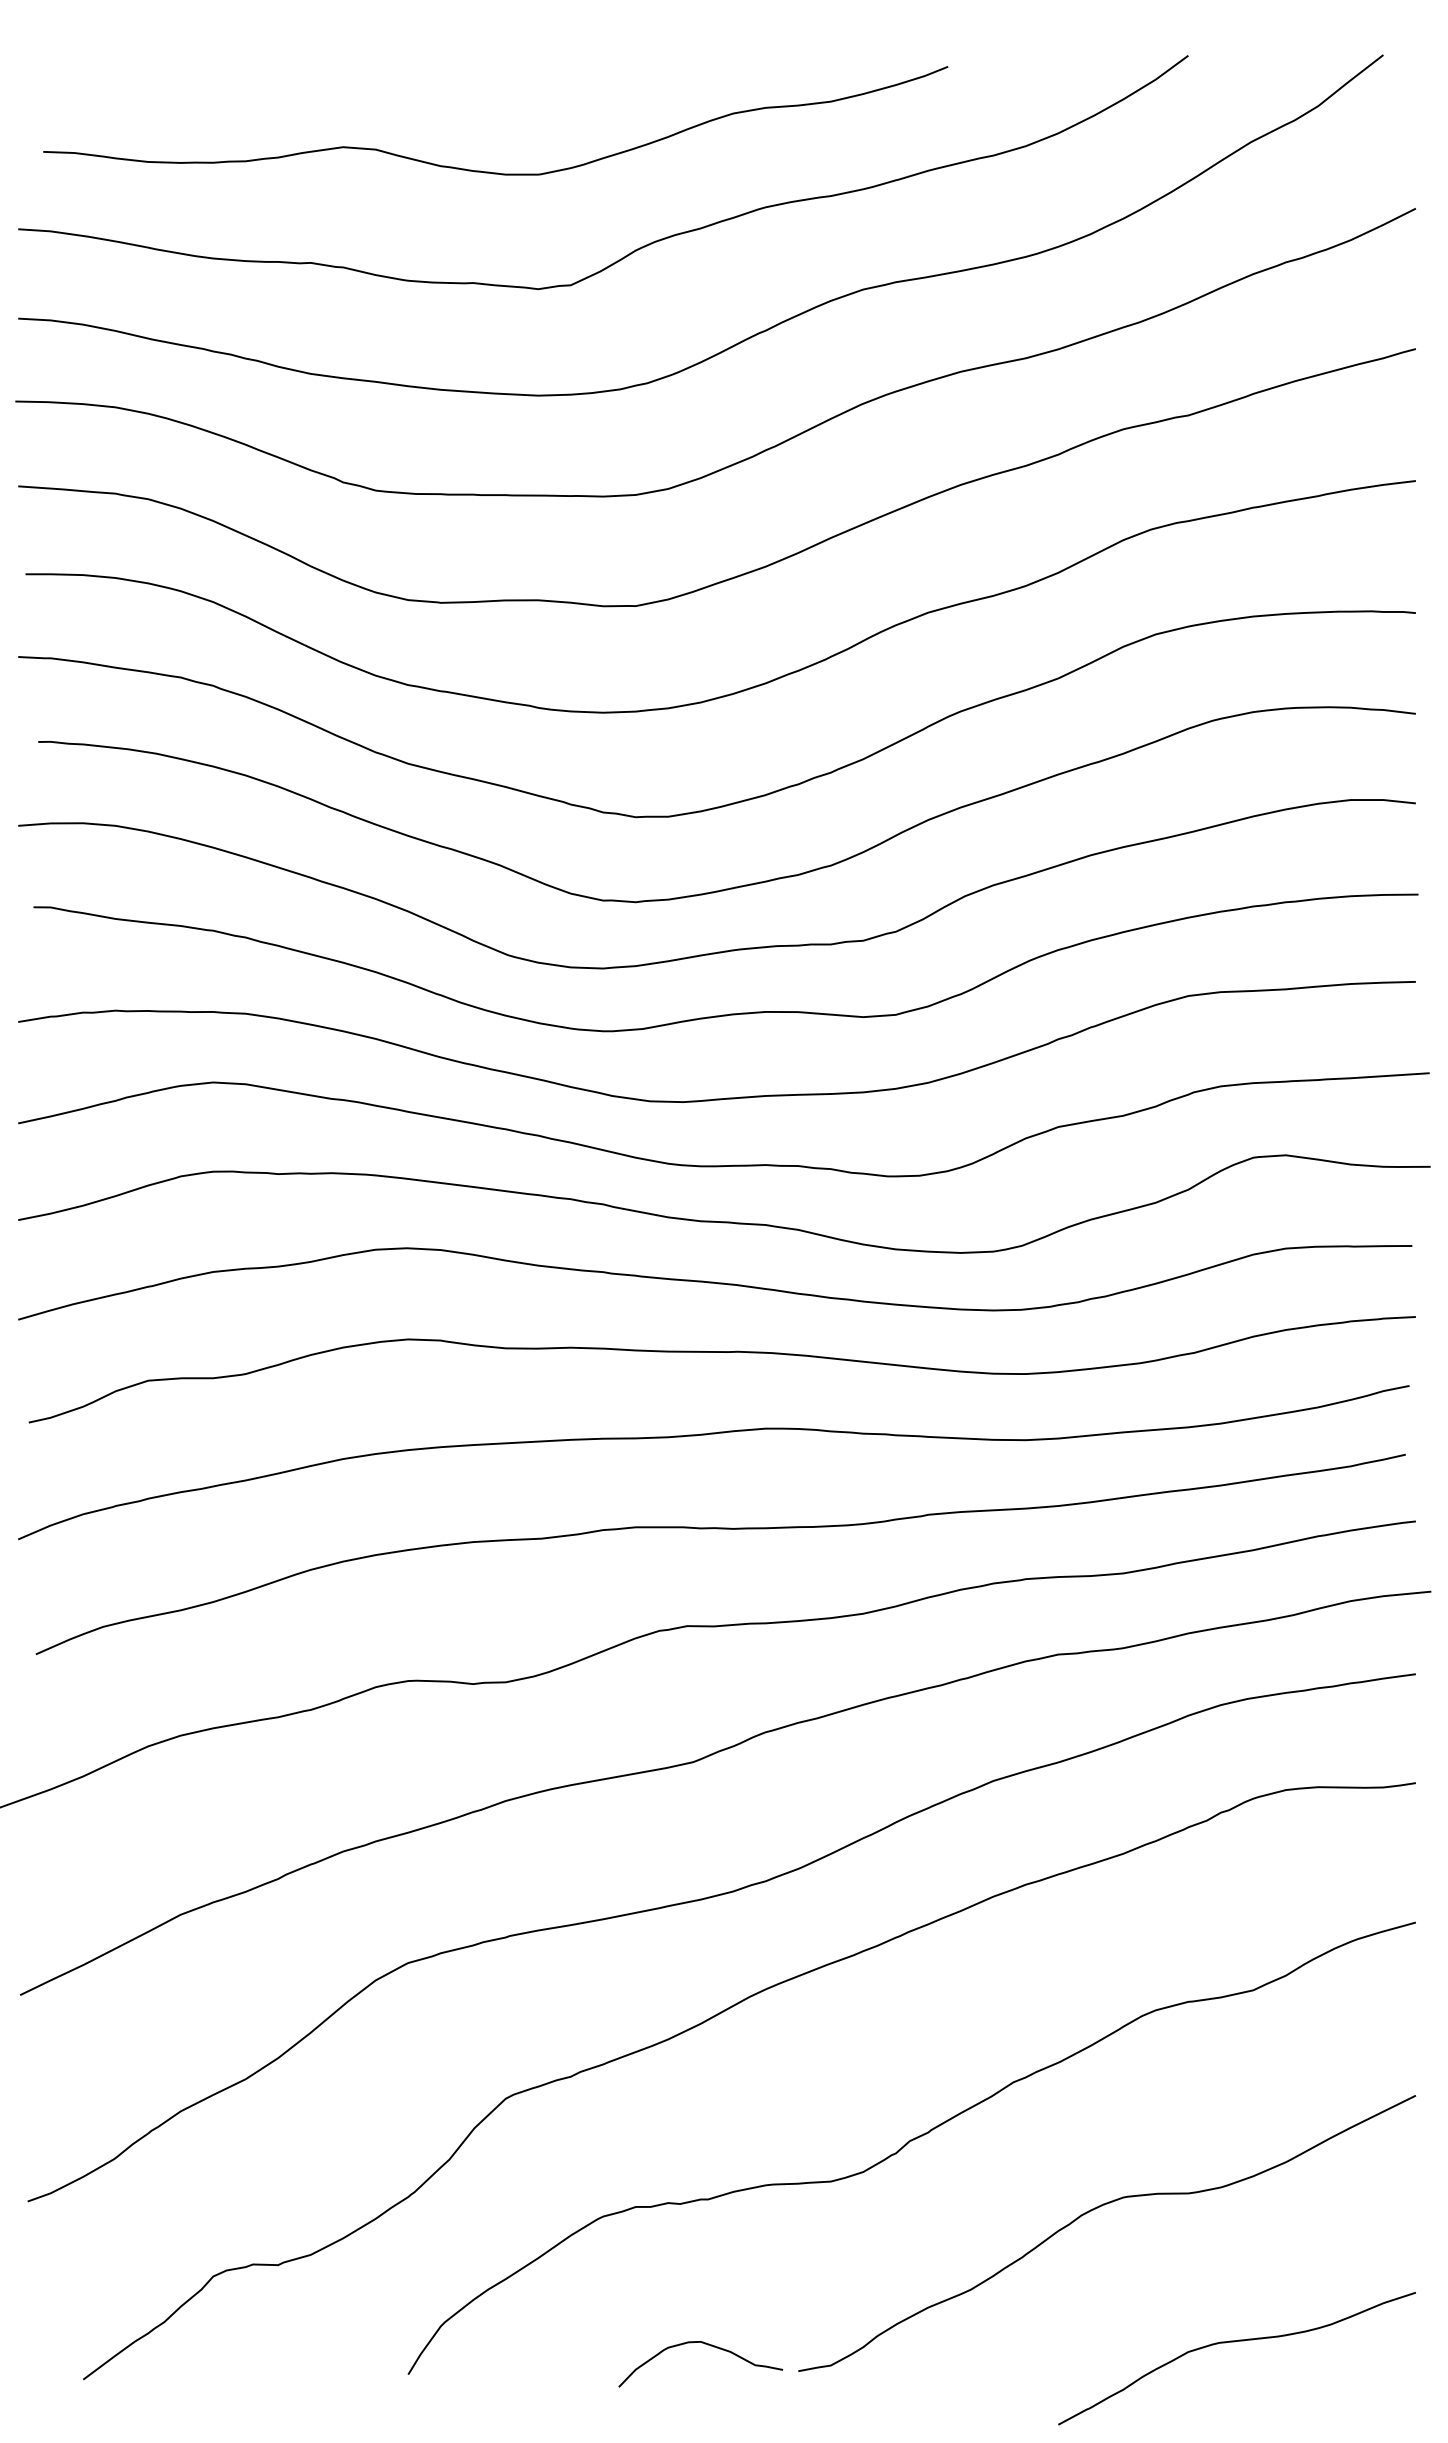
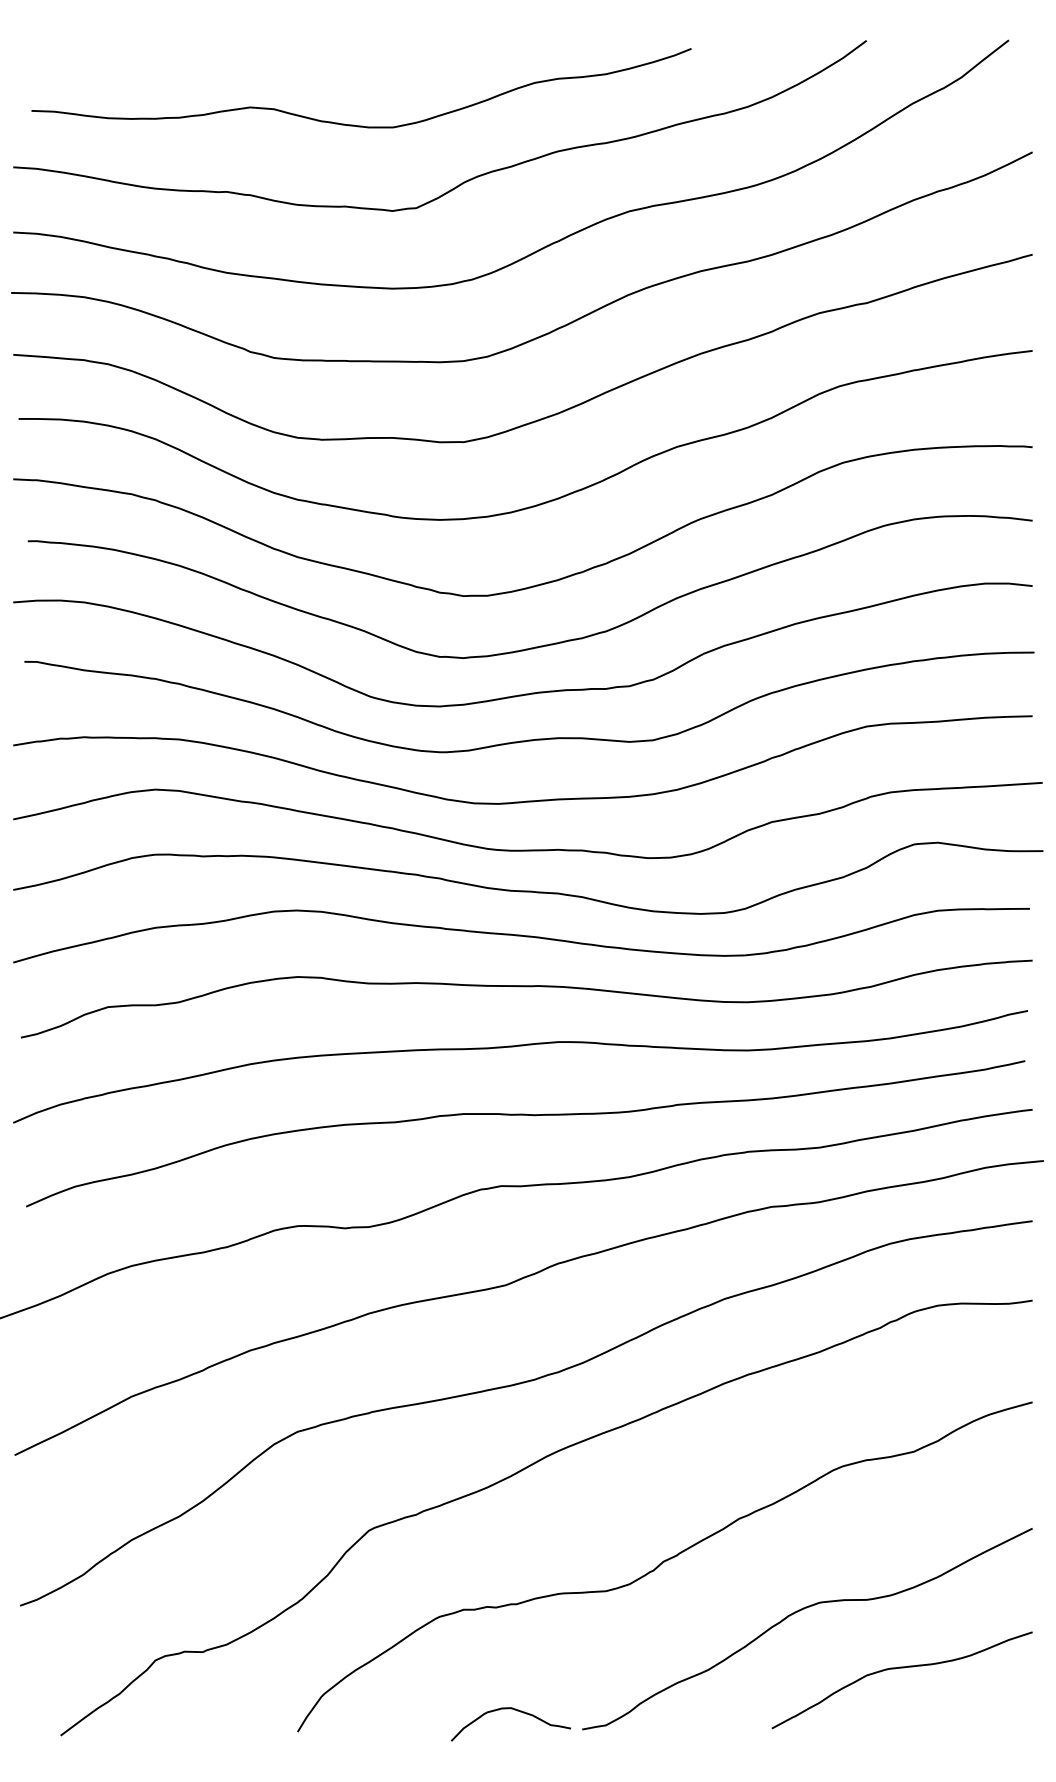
curve: (1236, 2342) -> (901, 1668), moved

